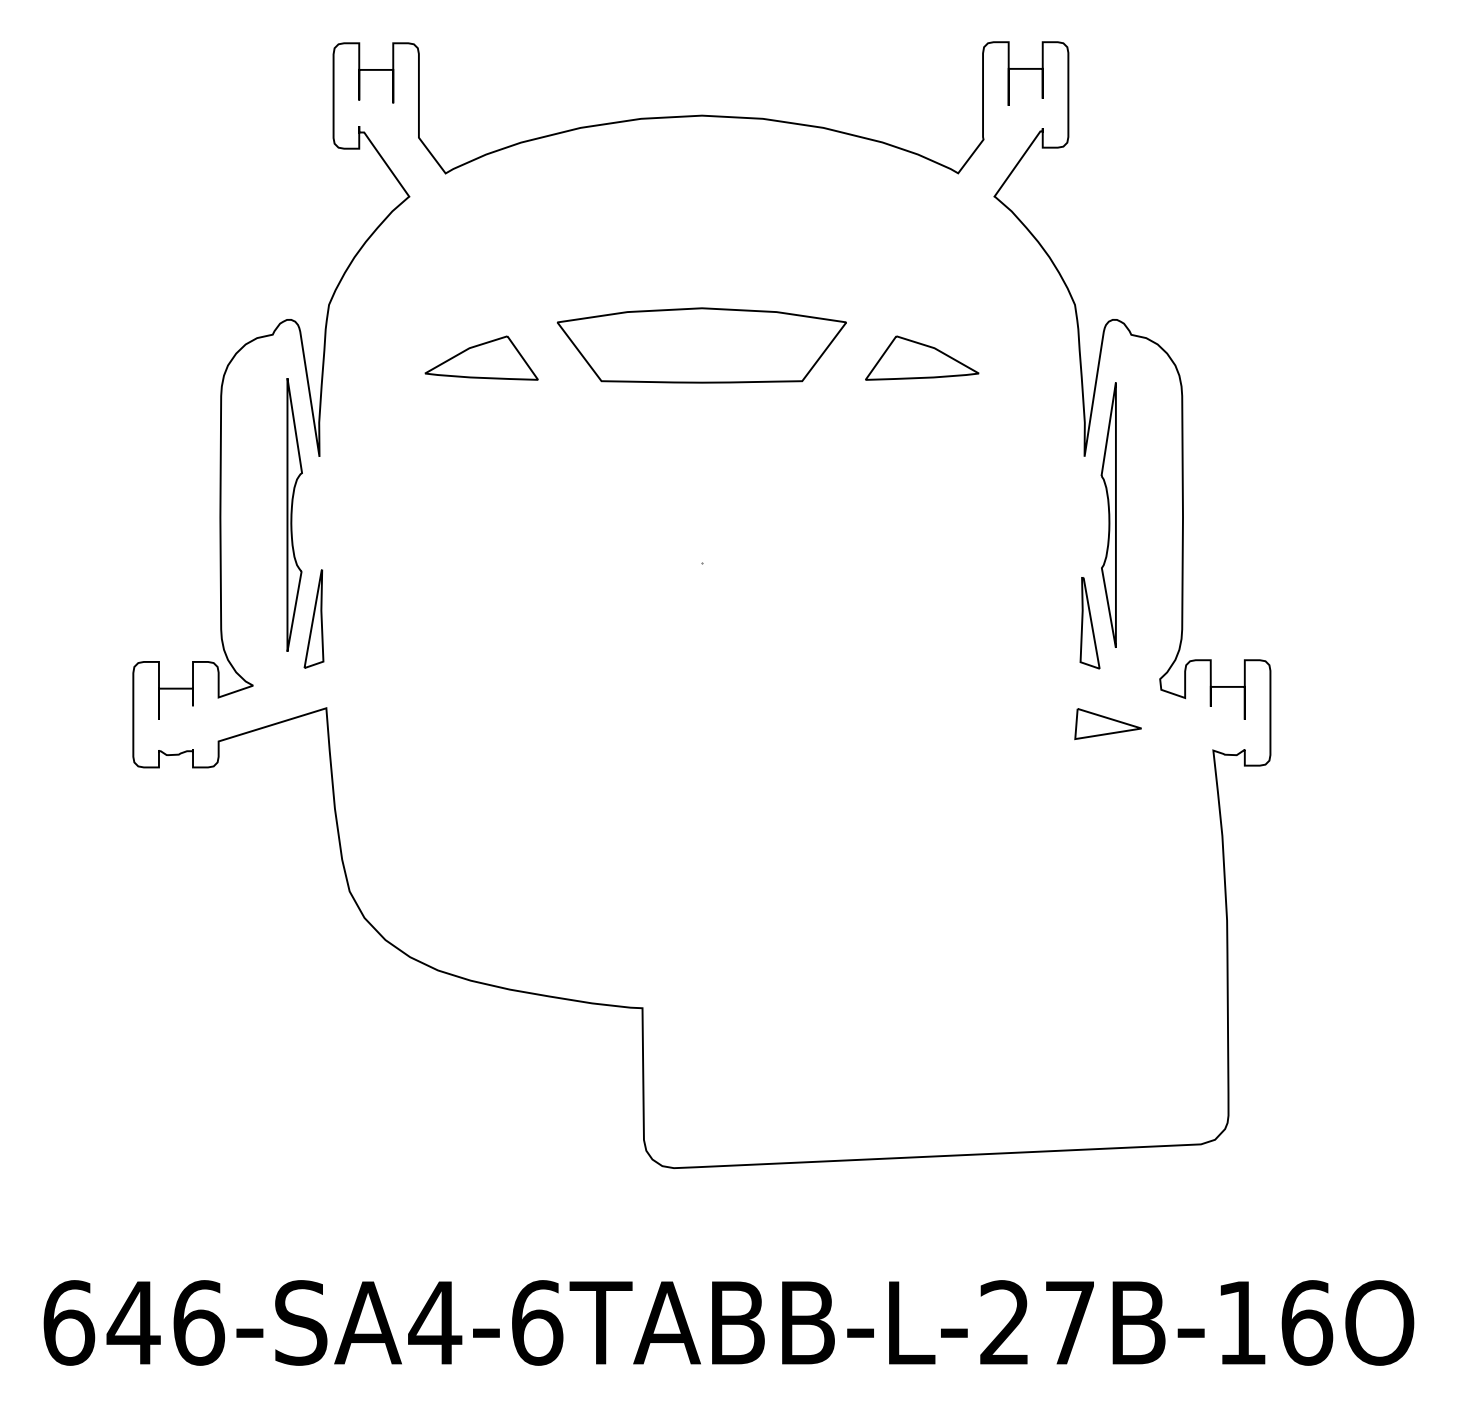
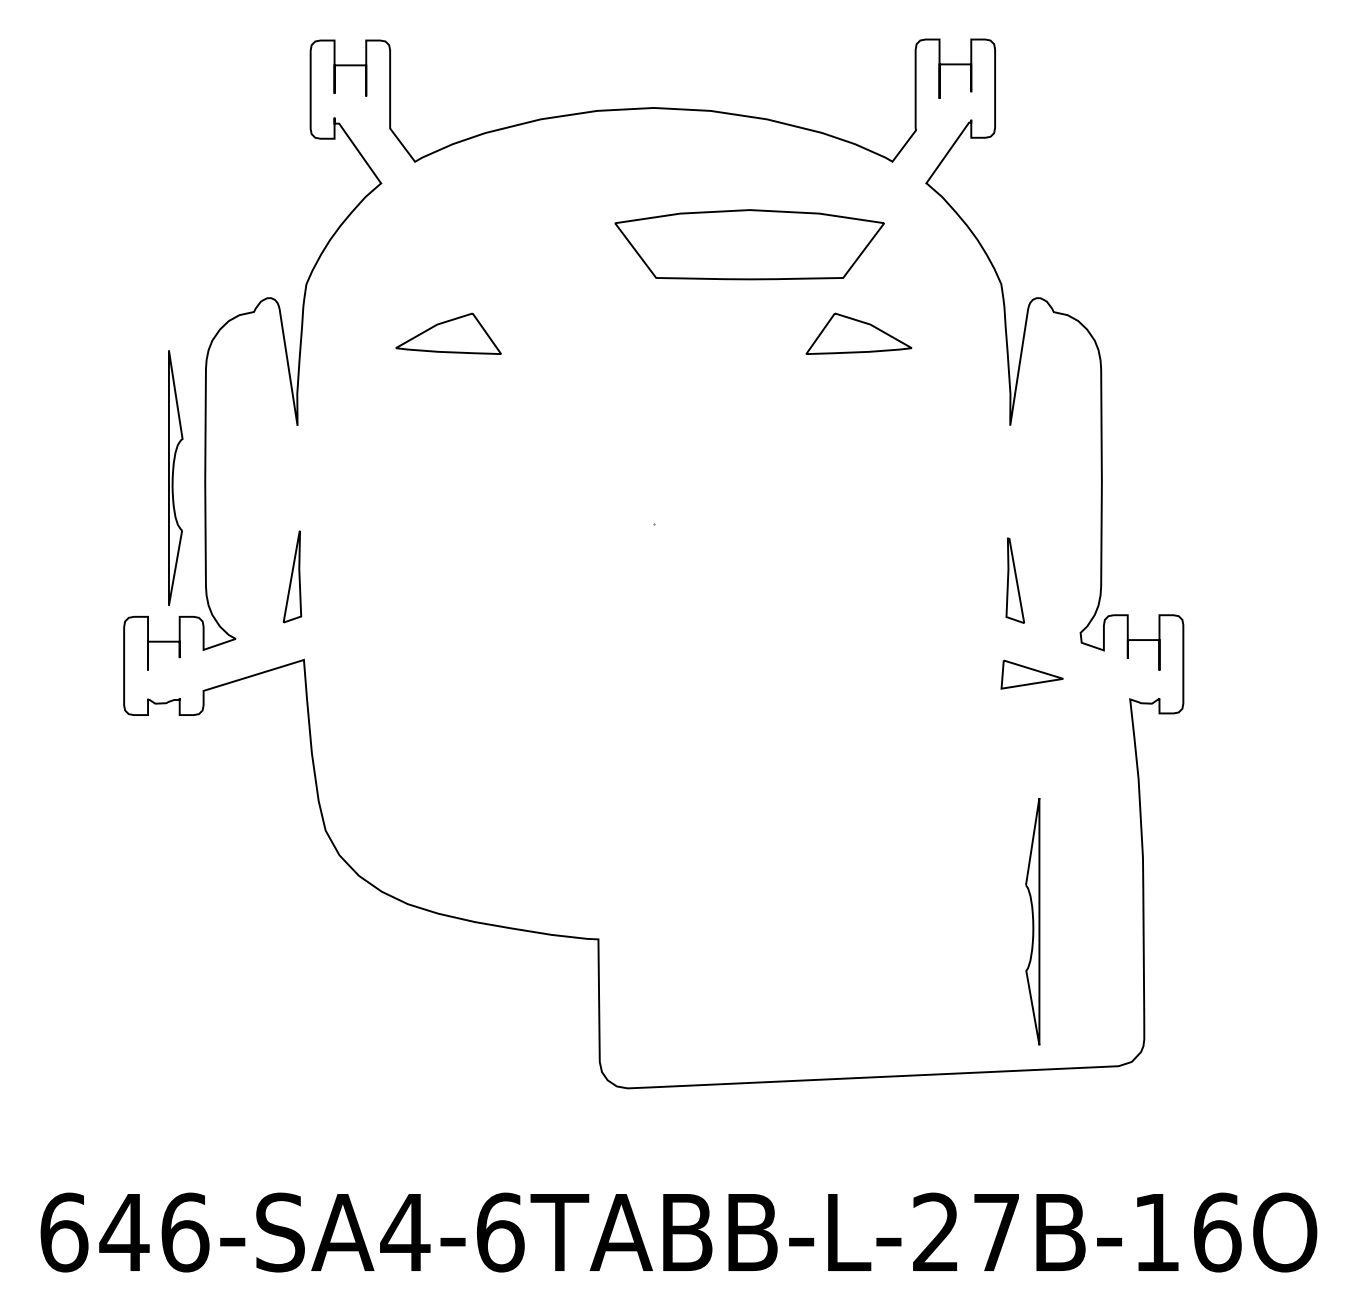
part: (701, 345) -> (749, 244), moved
part: (294, 514) -> (175, 477), moved
part: (1108, 514) -> (1032, 921), moved

